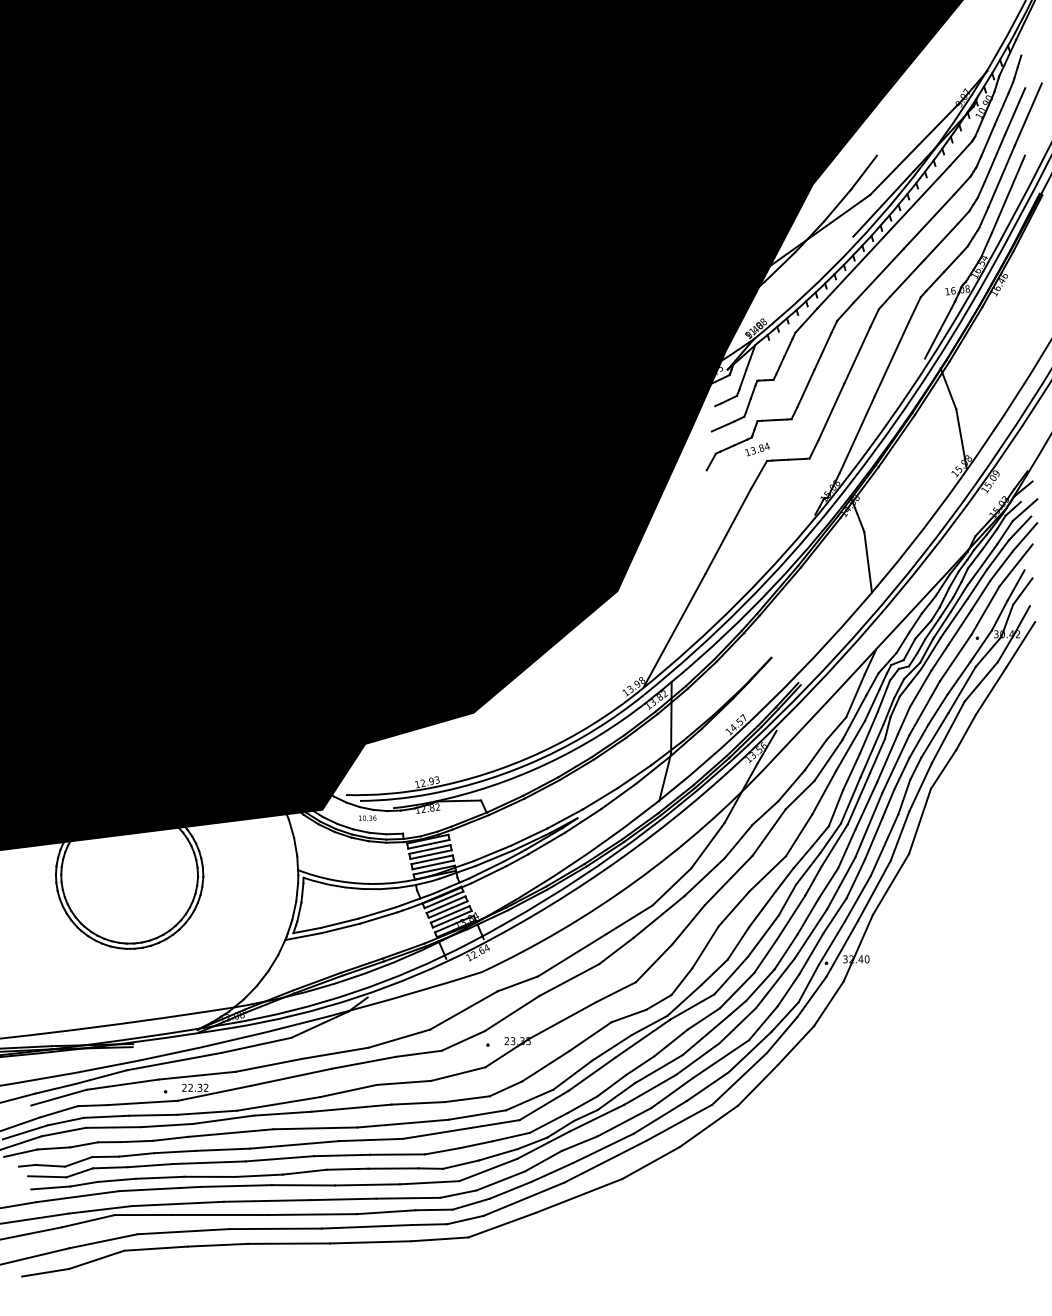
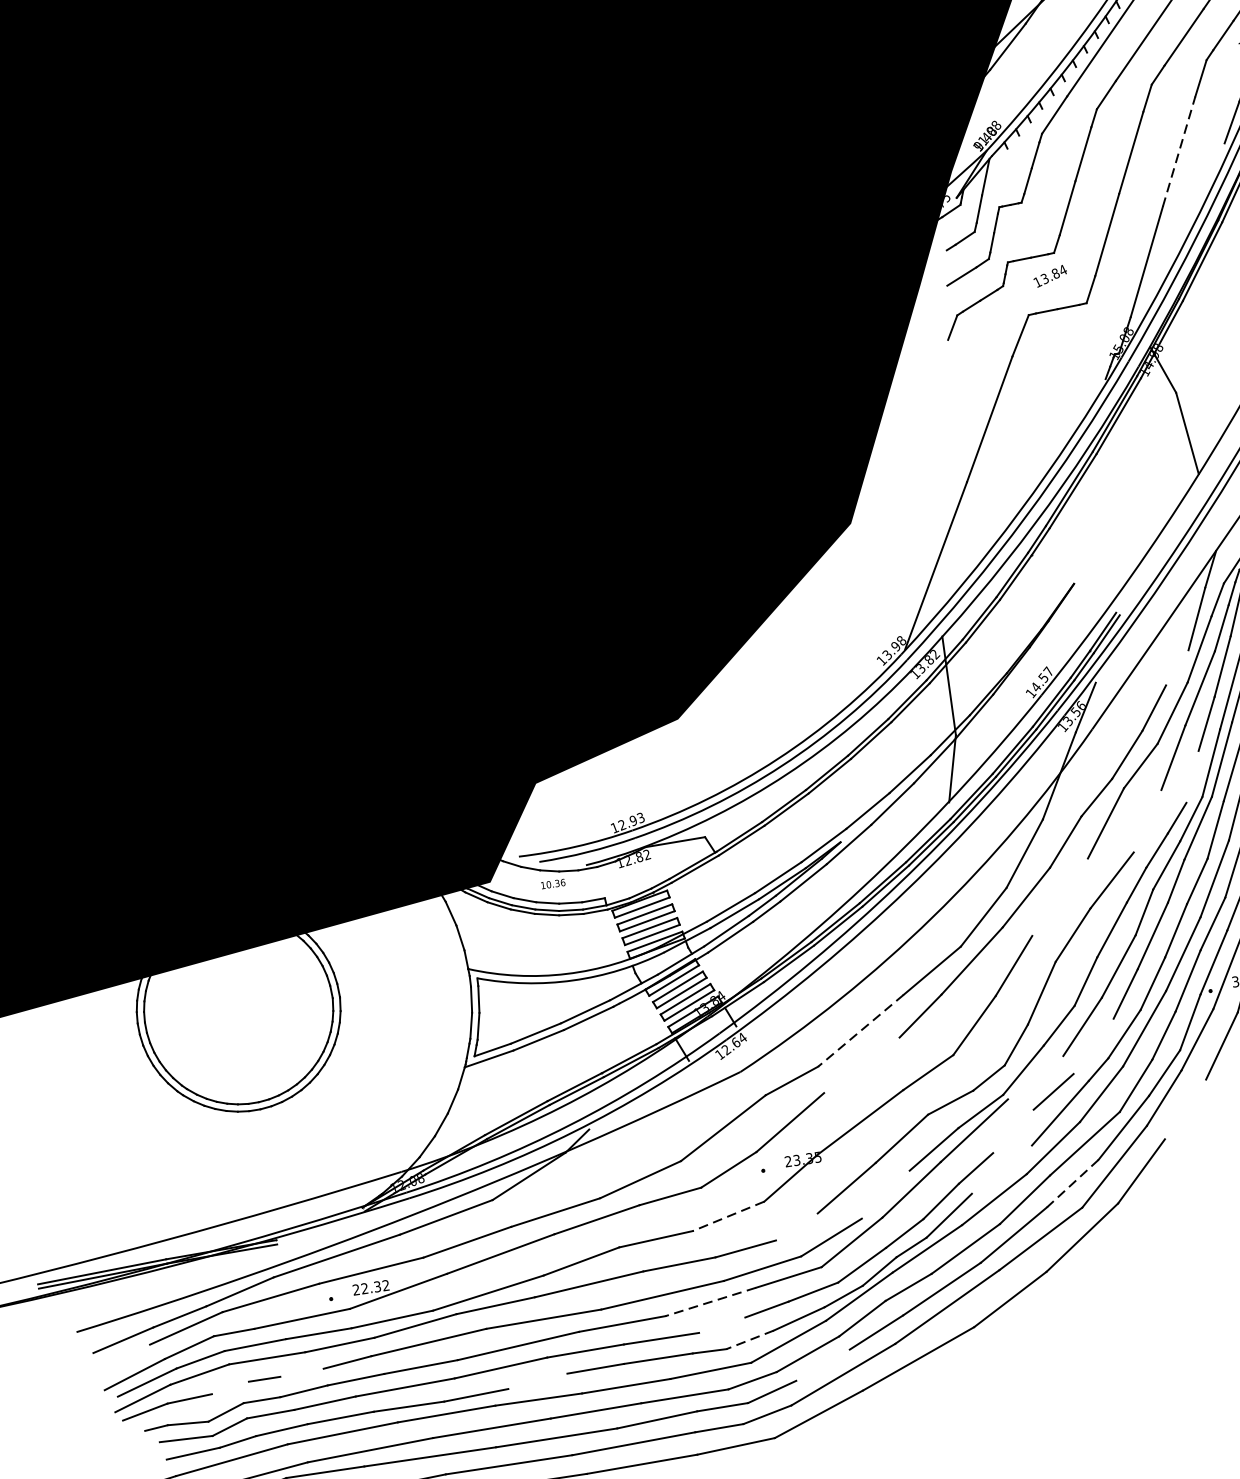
line: (891, 359) -> (1178, 151), solid -> dashed
text: (757, 449) -> (1050, 276), moved
line: (836, 728) -> (1177, 667), removed
line: (835, 808) -> (1191, 777), removed
line: (799, 835) -> (1148, 821), removed
line: (728, 880) -> (1059, 897), removed
line: (571, 955) -> (859, 1031), solid -> dashed
line: (569, 979) -> (861, 1064), removed
line: (736, 990) -> (1092, 1046), removed
line: (692, 1006) -> (1035, 1077), removed
line: (670, 1042) -> (1012, 1130), removed
line: (796, 1045) -> (1185, 1109), removed
line: (658, 1069) -> (1001, 1170), removed
line: (458, 1074) -> (728, 1216), solid -> dashed
line: (572, 1074) -> (884, 1194), removed
line: (707, 1086) -> (1072, 1183), solid -> dashed
line: (505, 1088) -> (796, 1226), removed
line: (436, 1133) -> (710, 1302), solid -> dashed
line: (136, 1141) -> (301, 1372), removed
line: (84, 1144) -> (230, 1387), removed
line: (442, 1151) -> (722, 1325), removed
line: (460, 1164) -> (749, 1339), solid -> dashed
line: (304, 1171) -> (537, 1380), removed
line: (510, 1190) -> (823, 1365), removed

